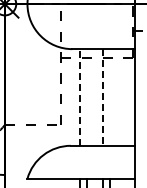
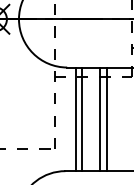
line: (80, 96) -> (75, 118), dashed -> solid
line: (86, 97) -> (82, 119), added
line: (103, 97) -> (100, 119), dashed -> solid
line: (109, 97) -> (106, 119), added

